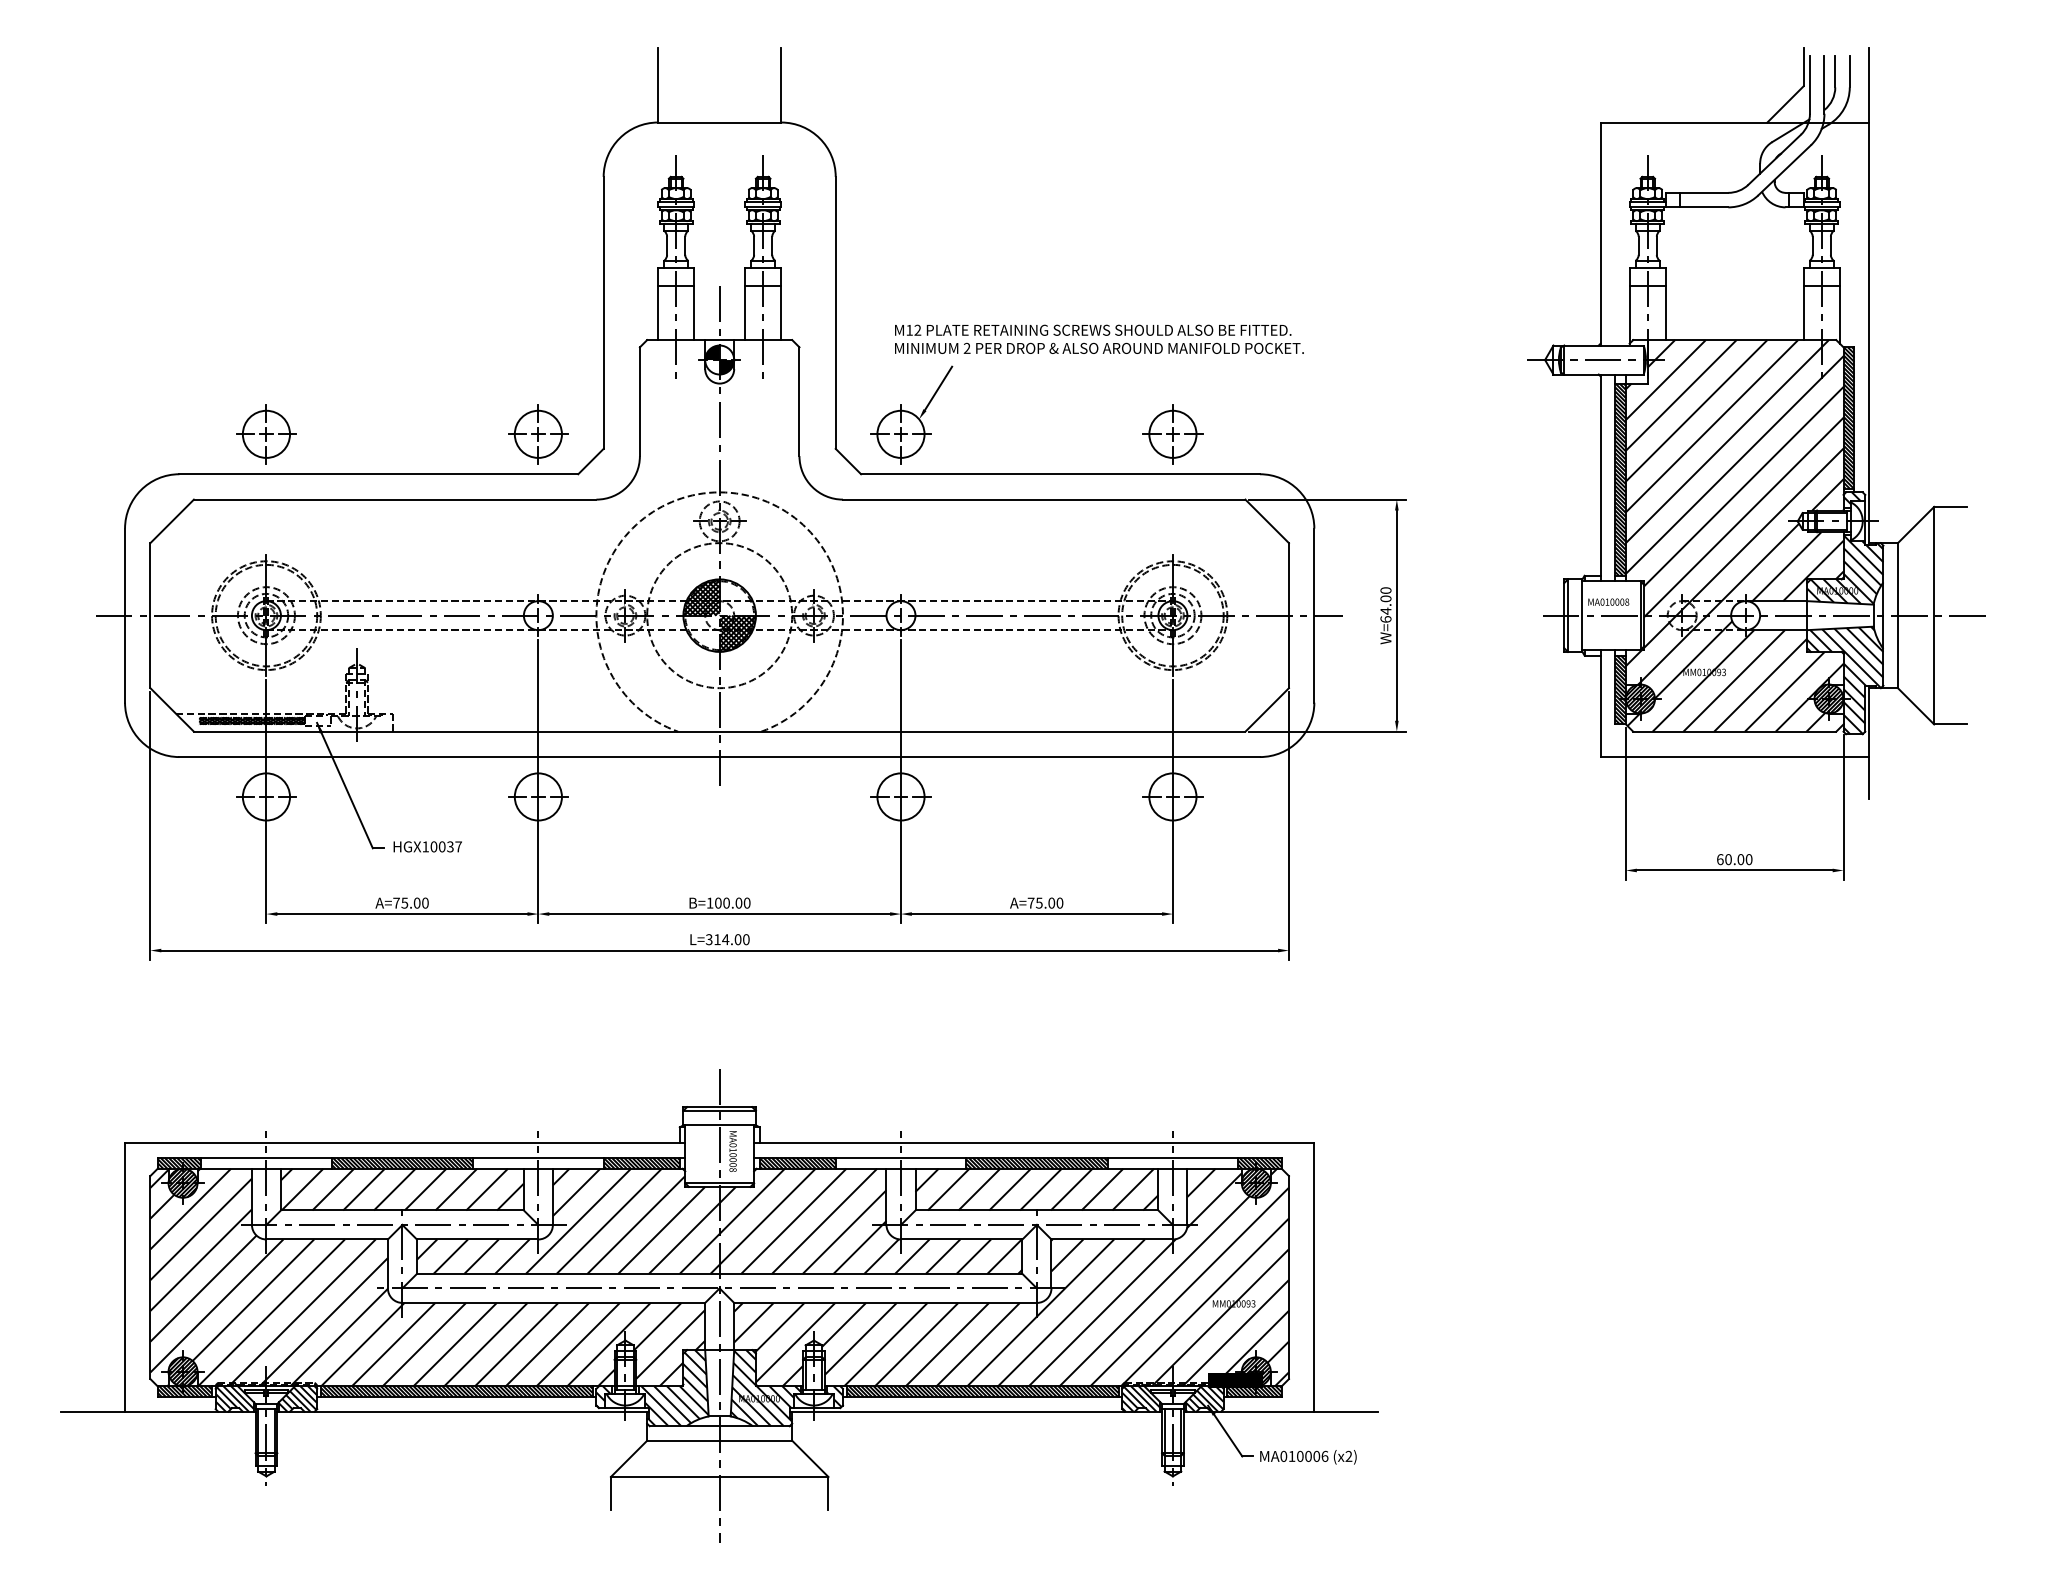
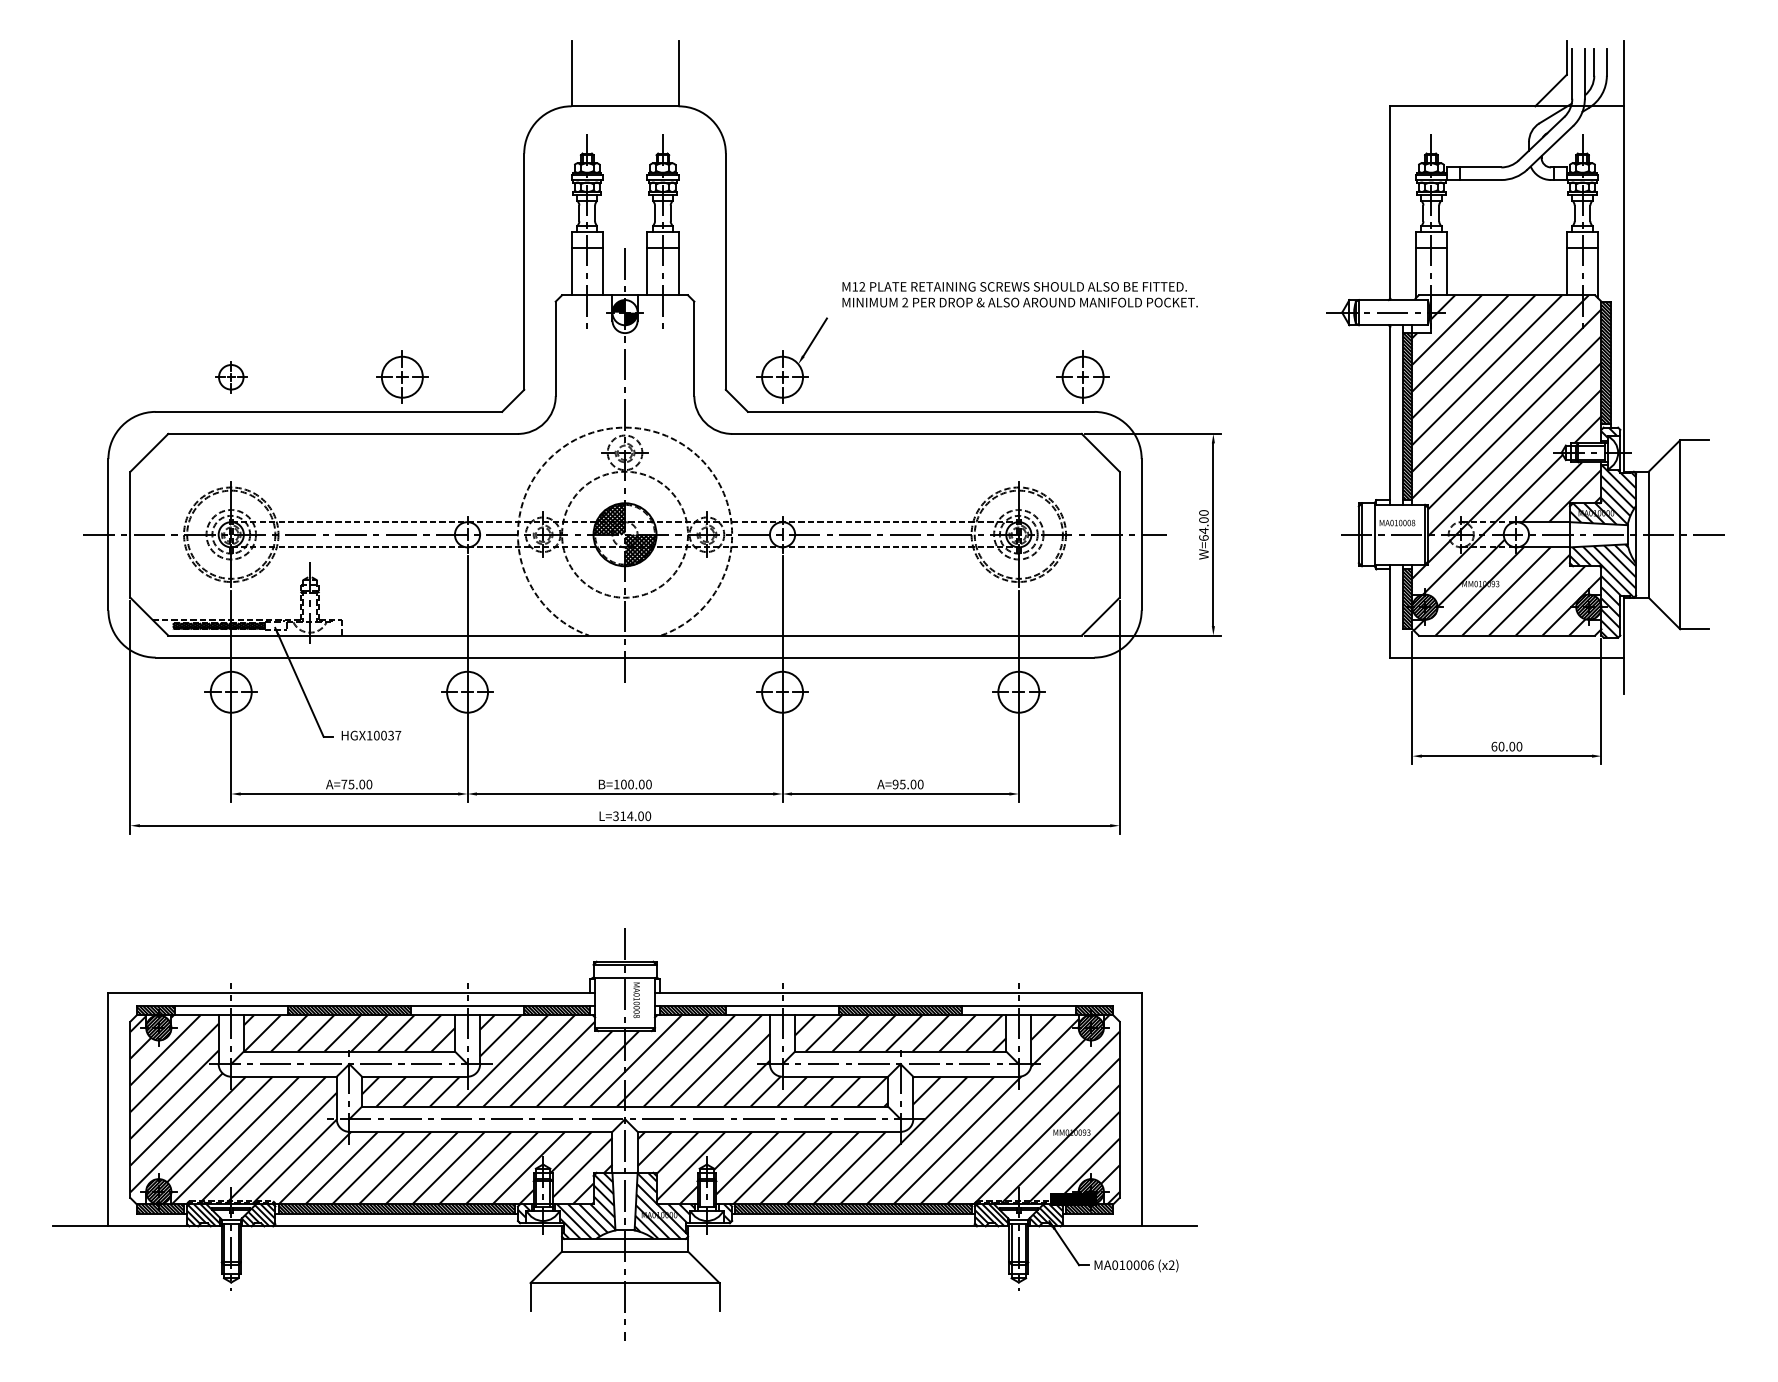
text: (1099, 338) -> (1020, 293), moved
part: (266, 434) -> (231, 377), size x0.6
part: (538, 434) -> (402, 377), moved
part: (1172, 434) -> (1082, 377), moved
text: (1030, 902) -> (895, 783), A=75.00 -> A=95.00

